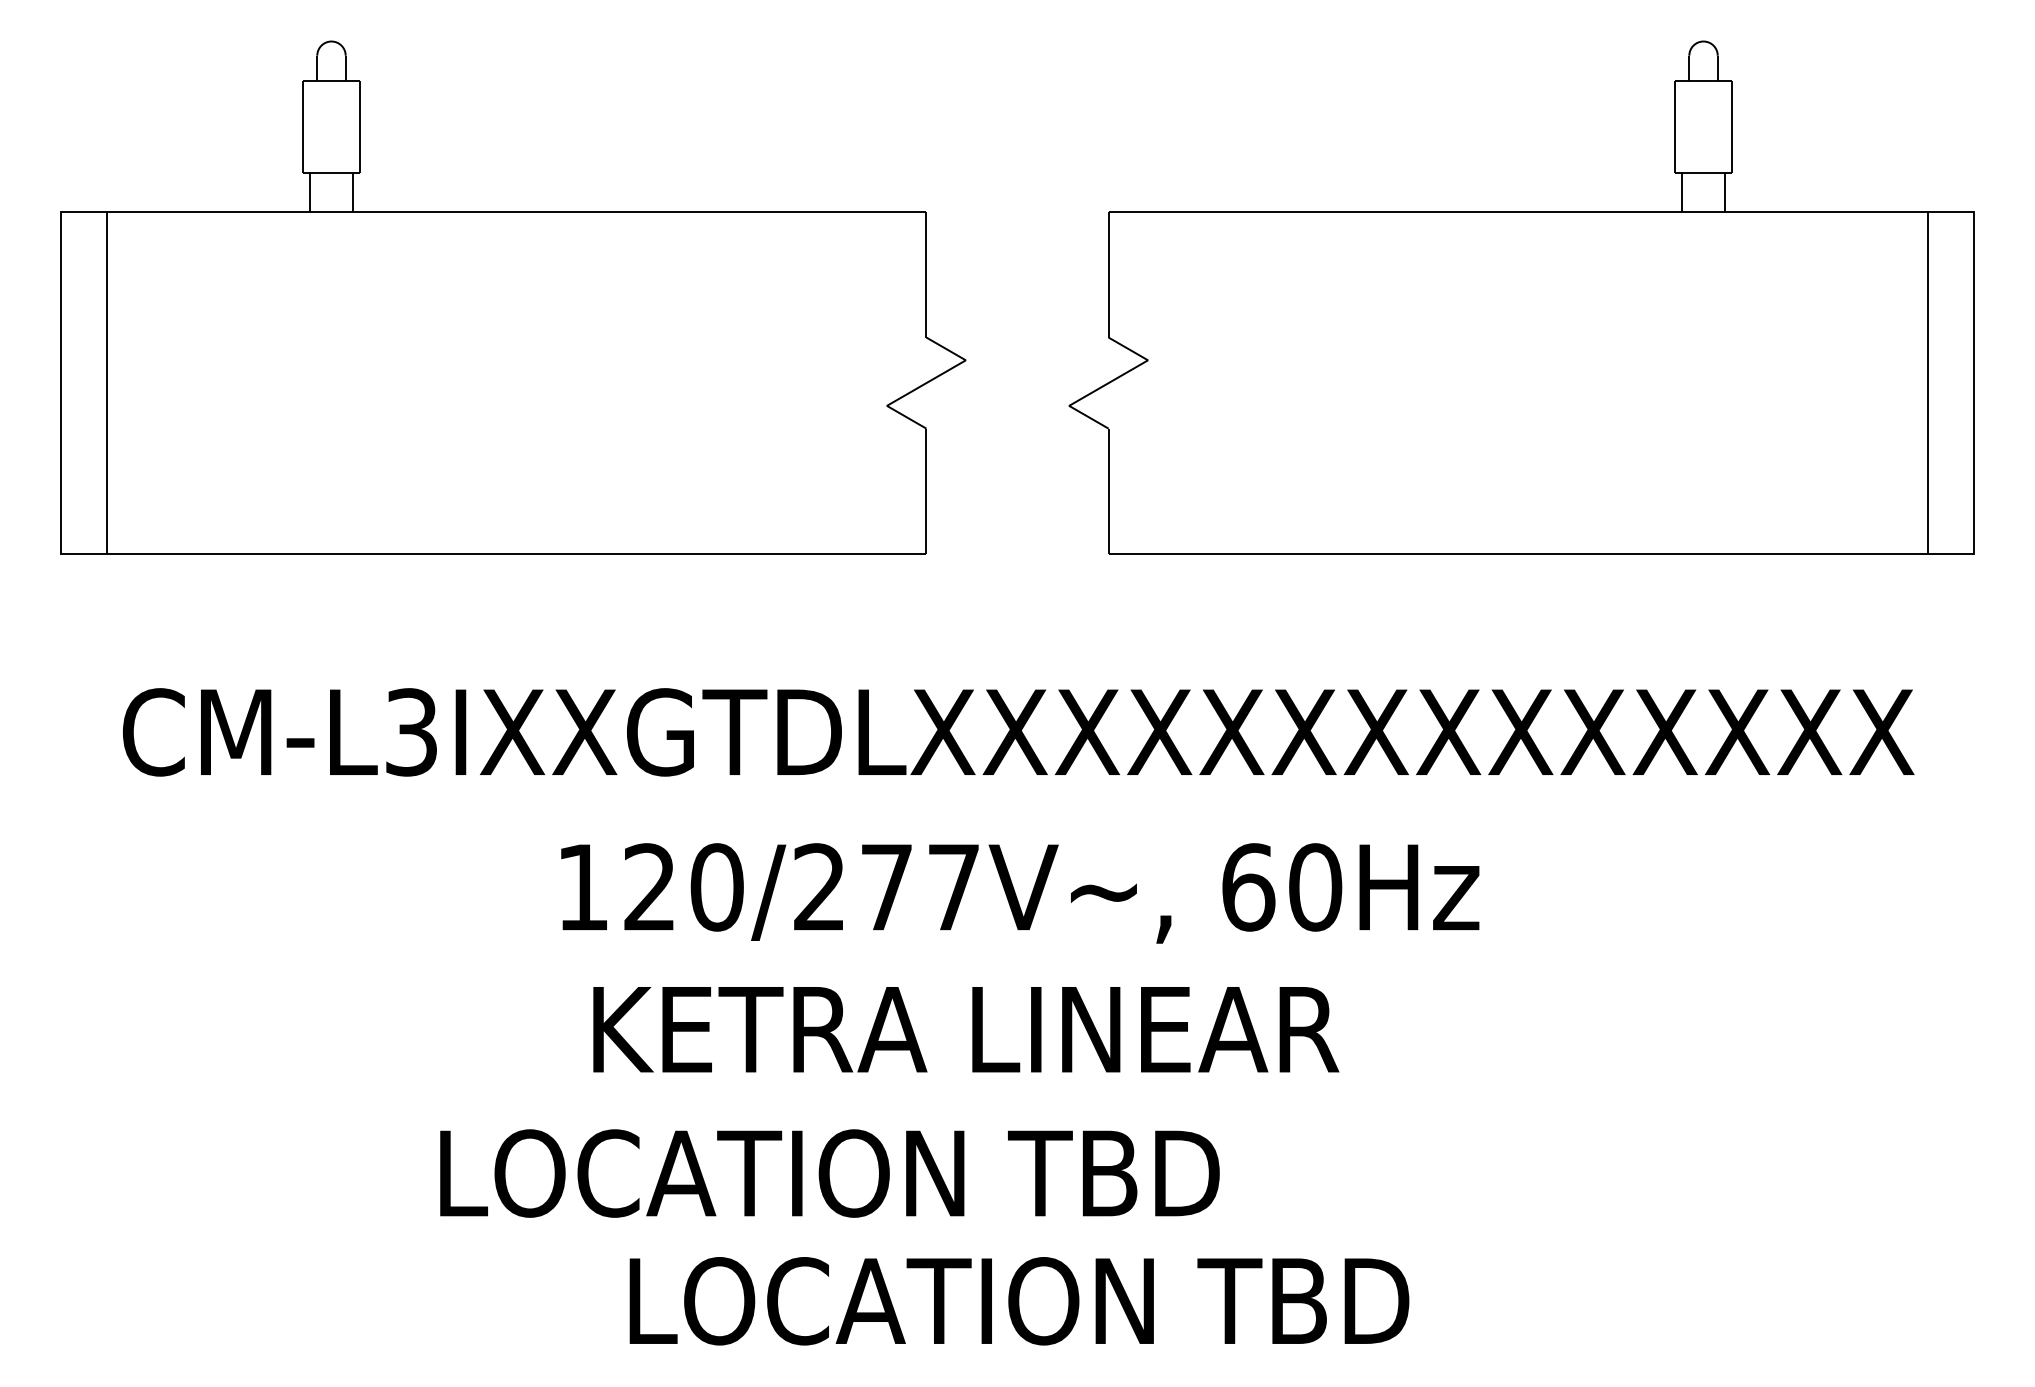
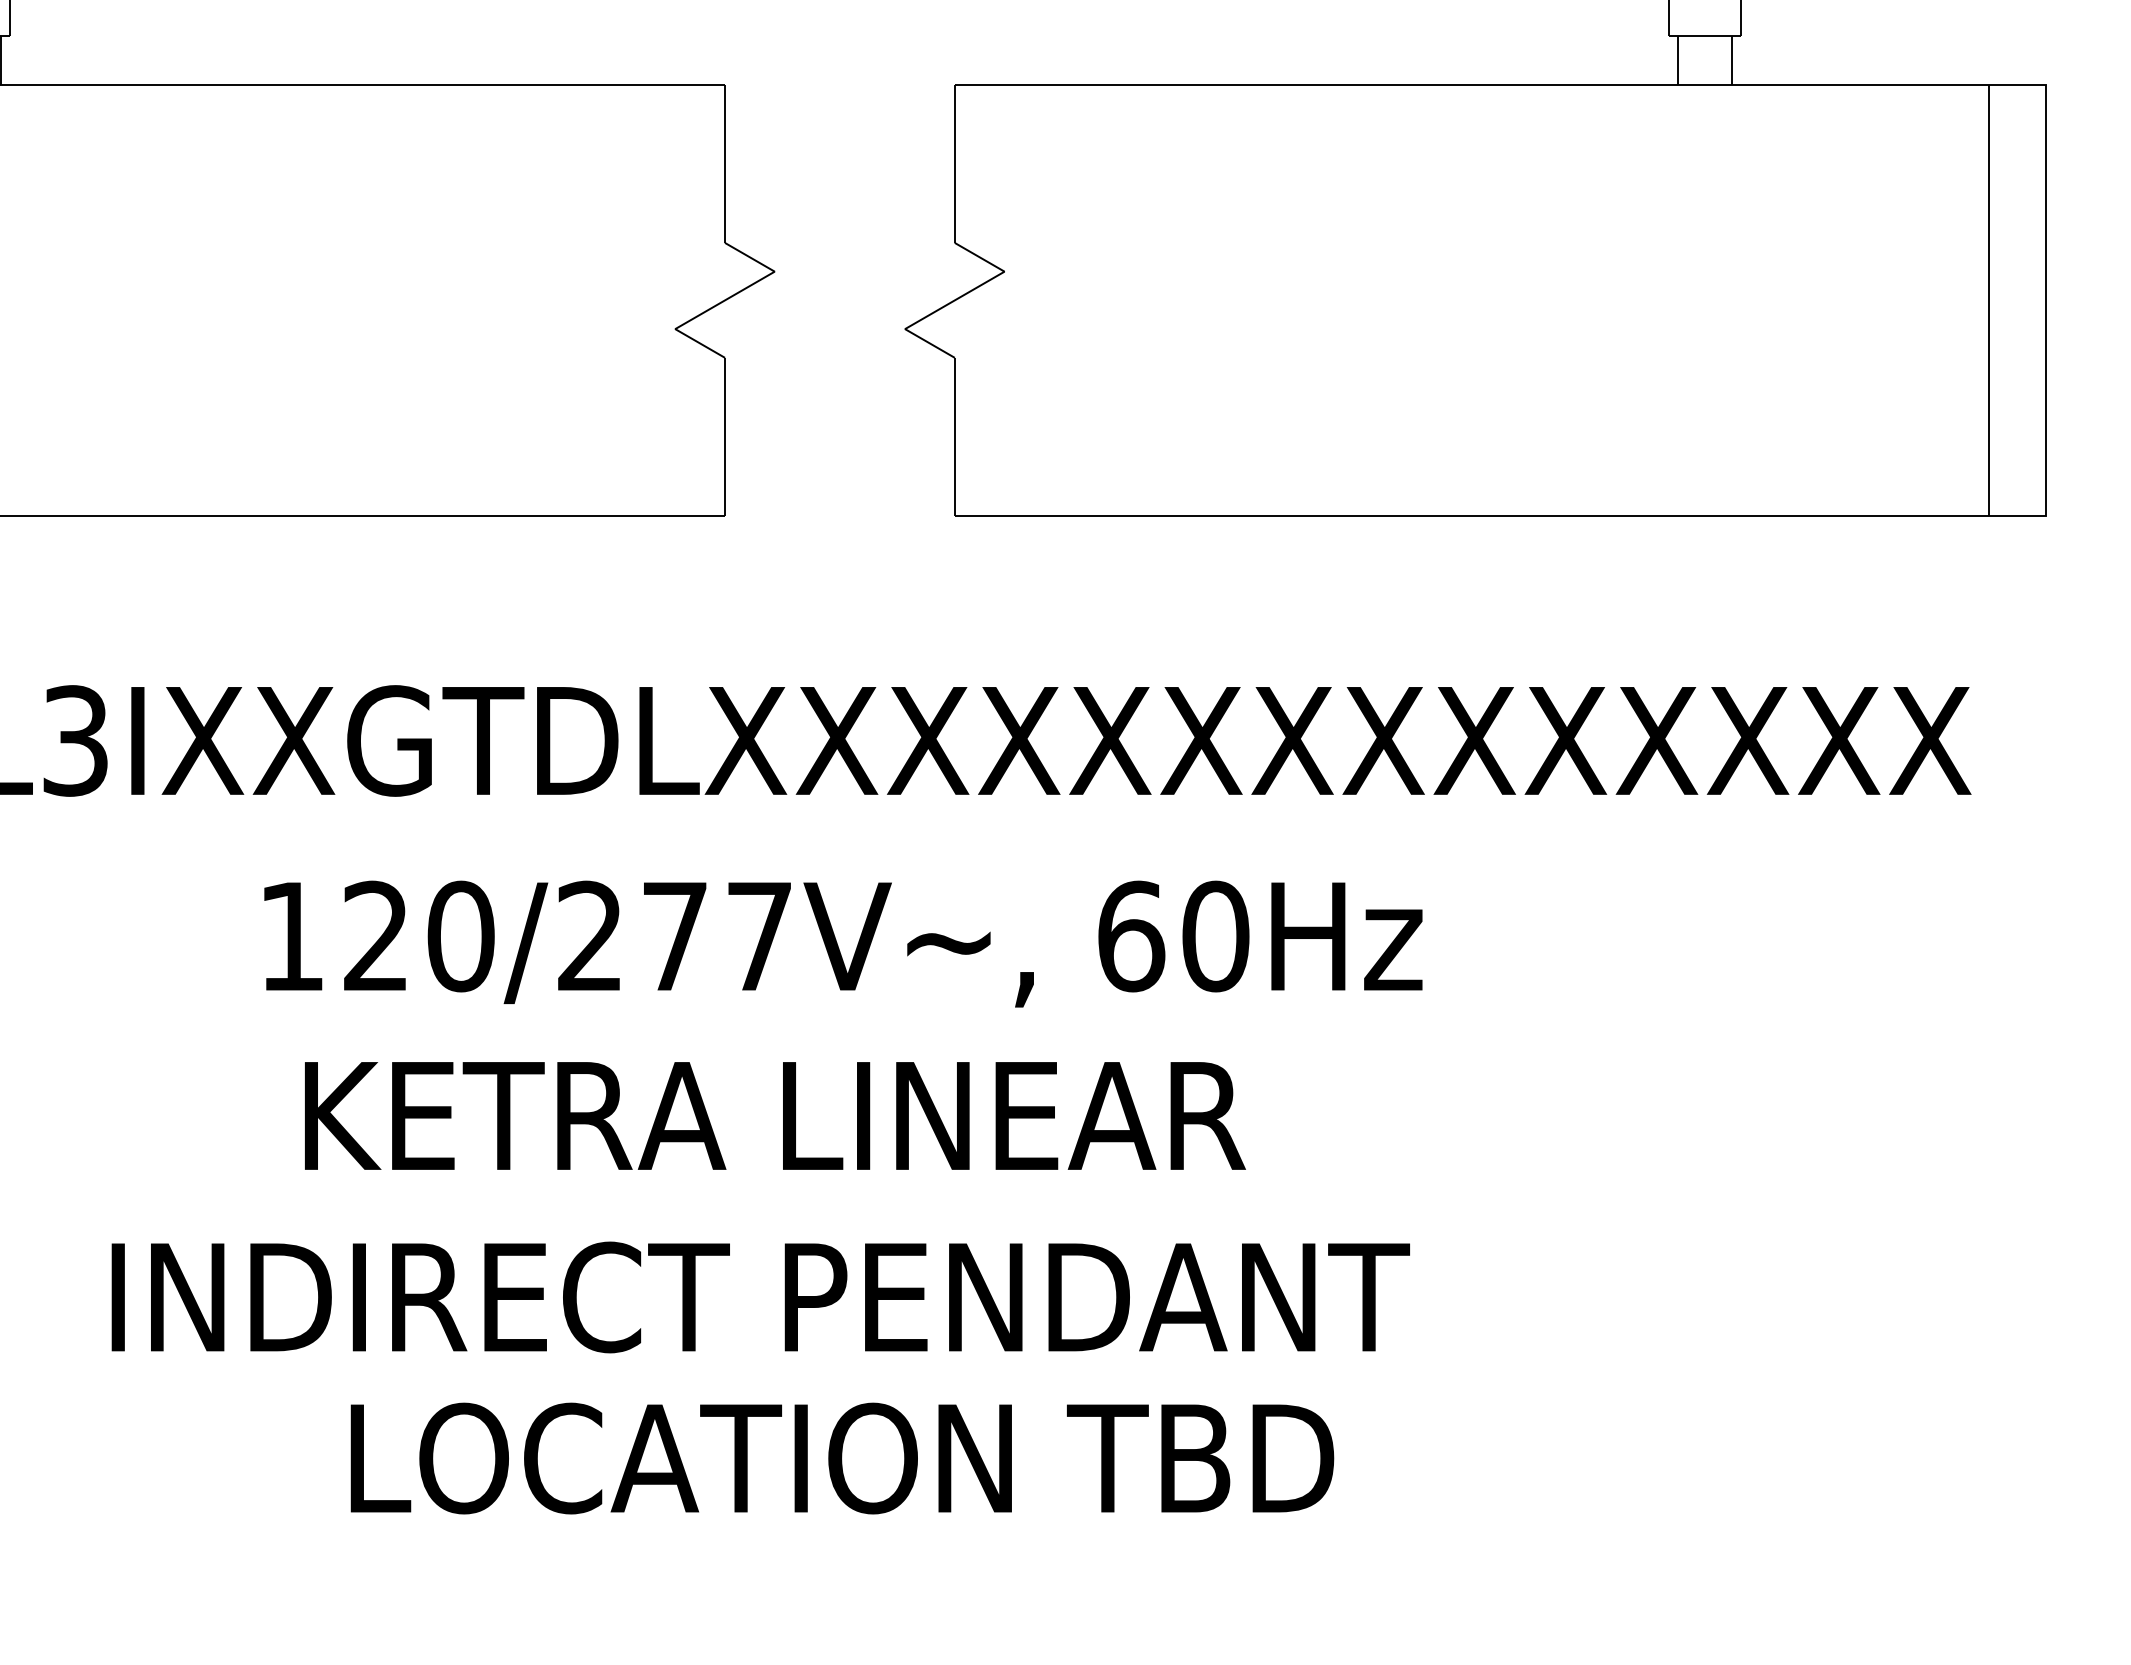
text: (959, 1173) -> (766, 1297), LOCATION TBD -> INDIRECT PENDANT

